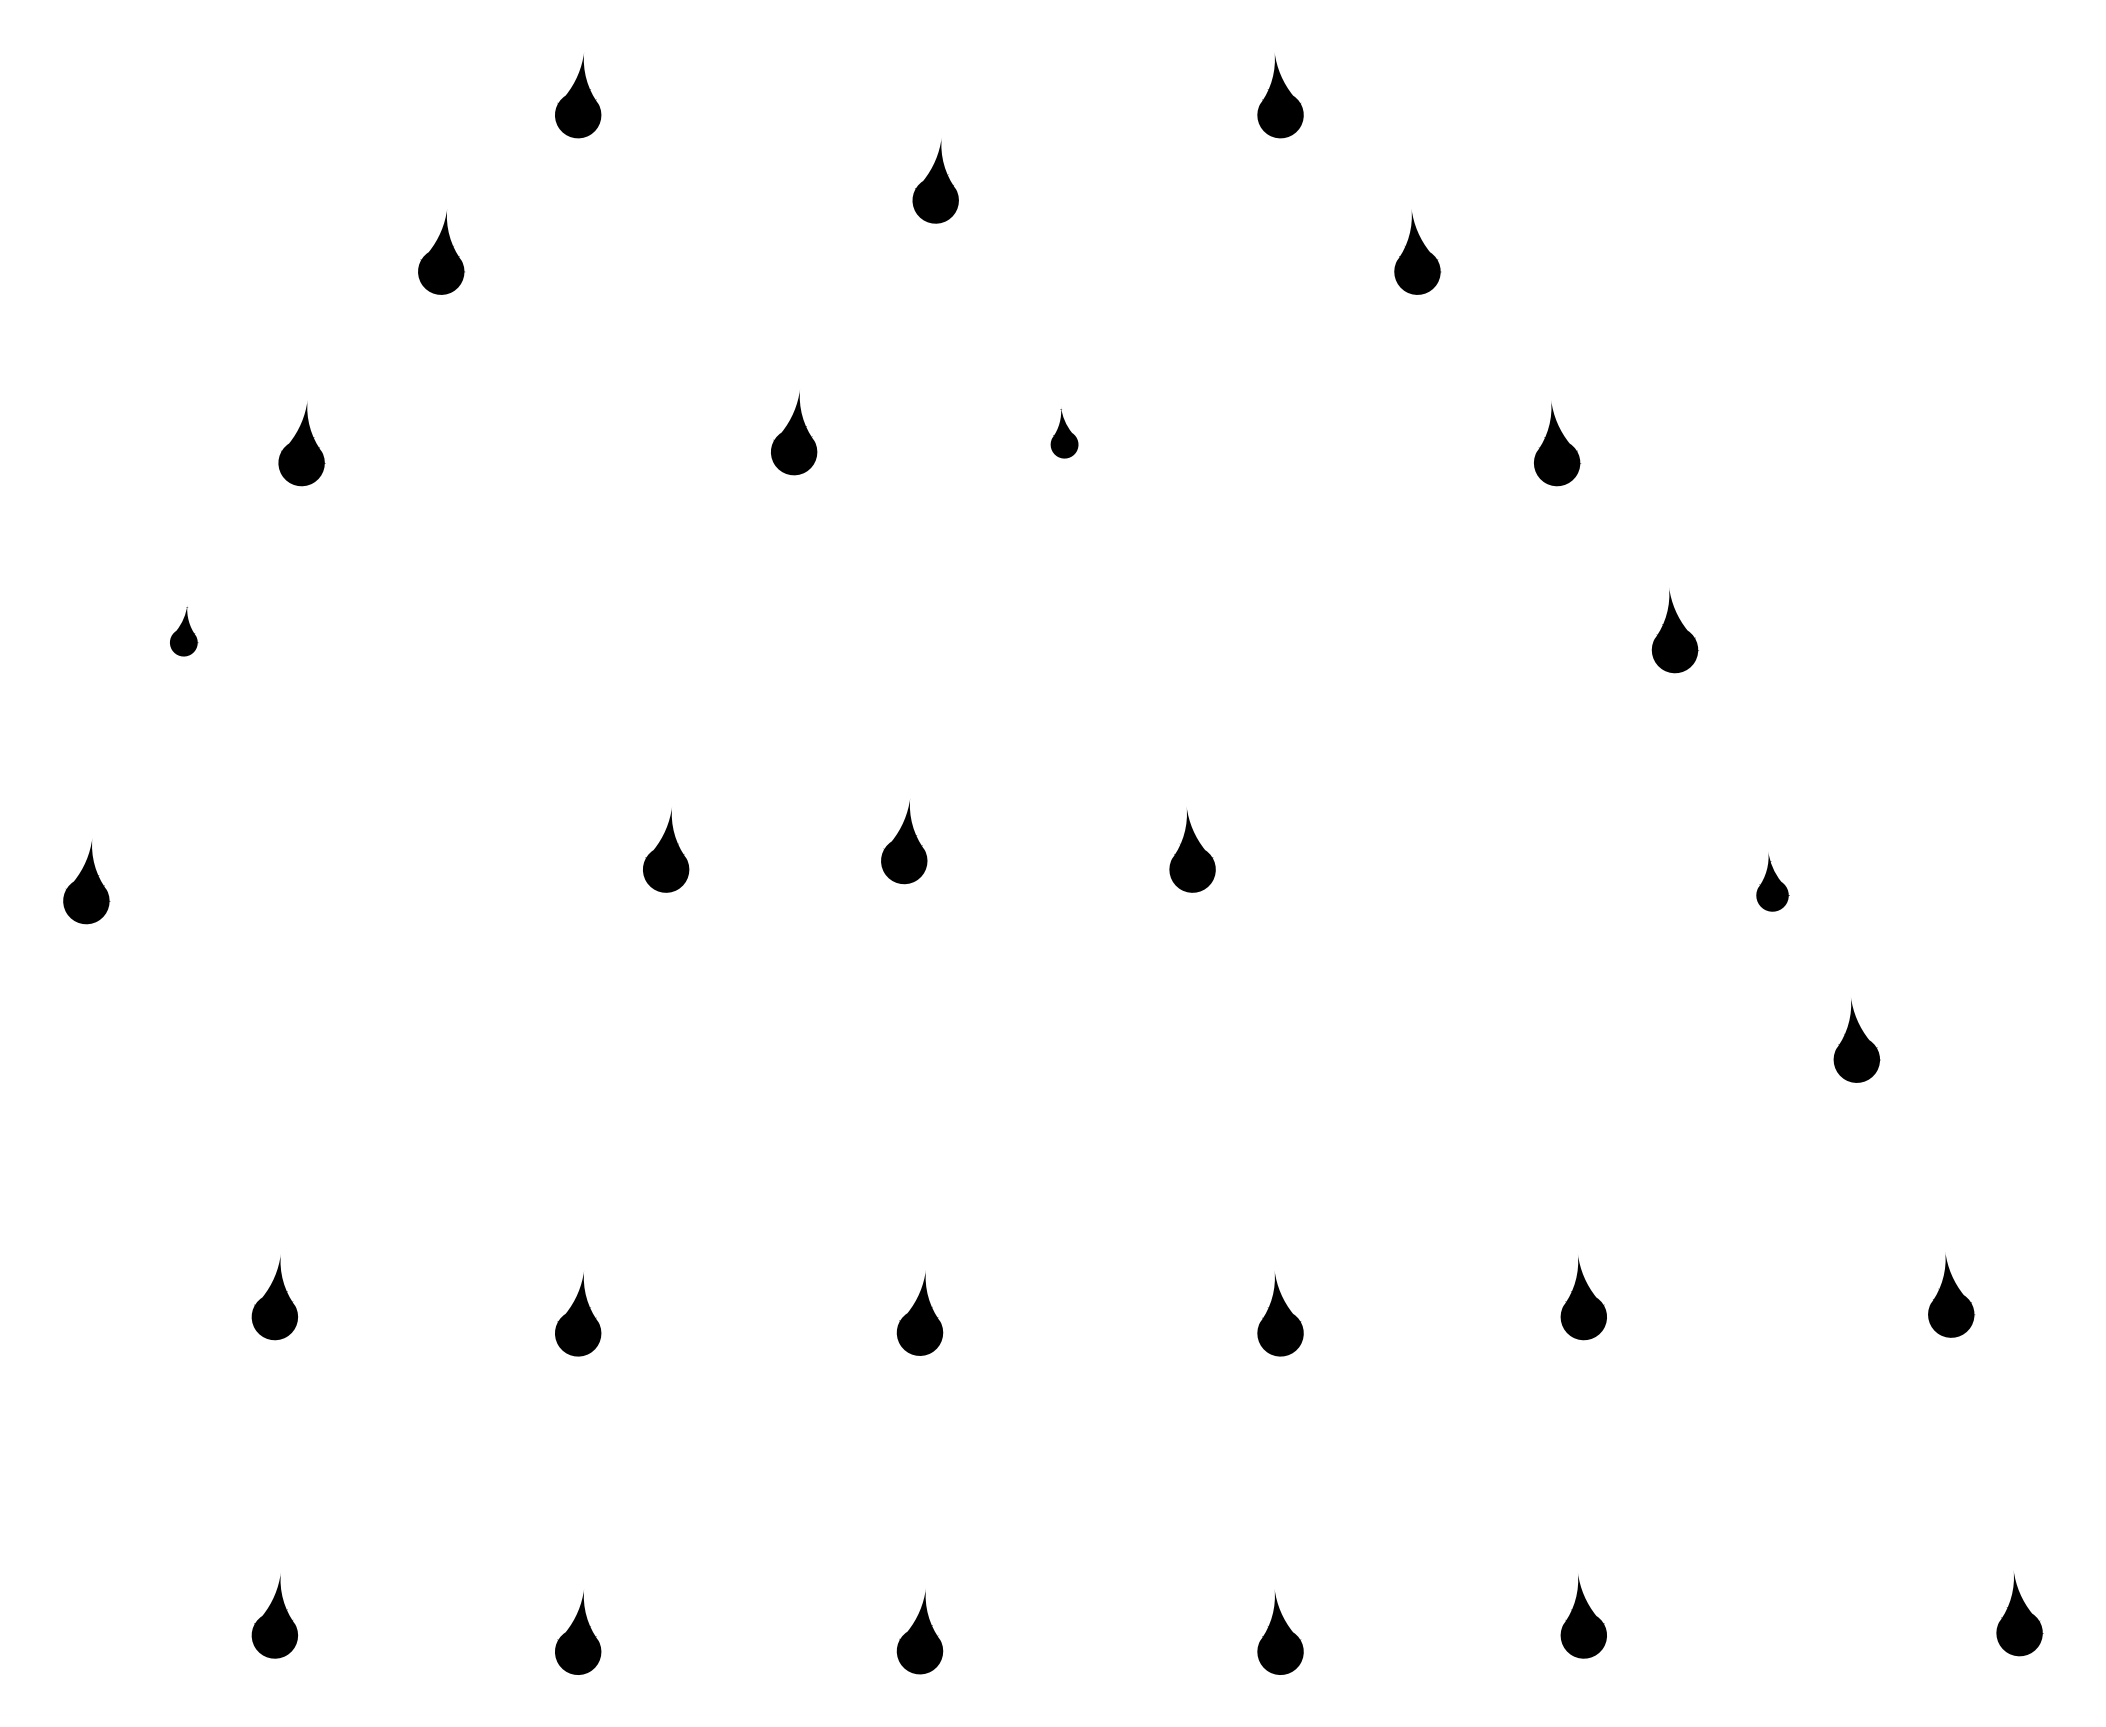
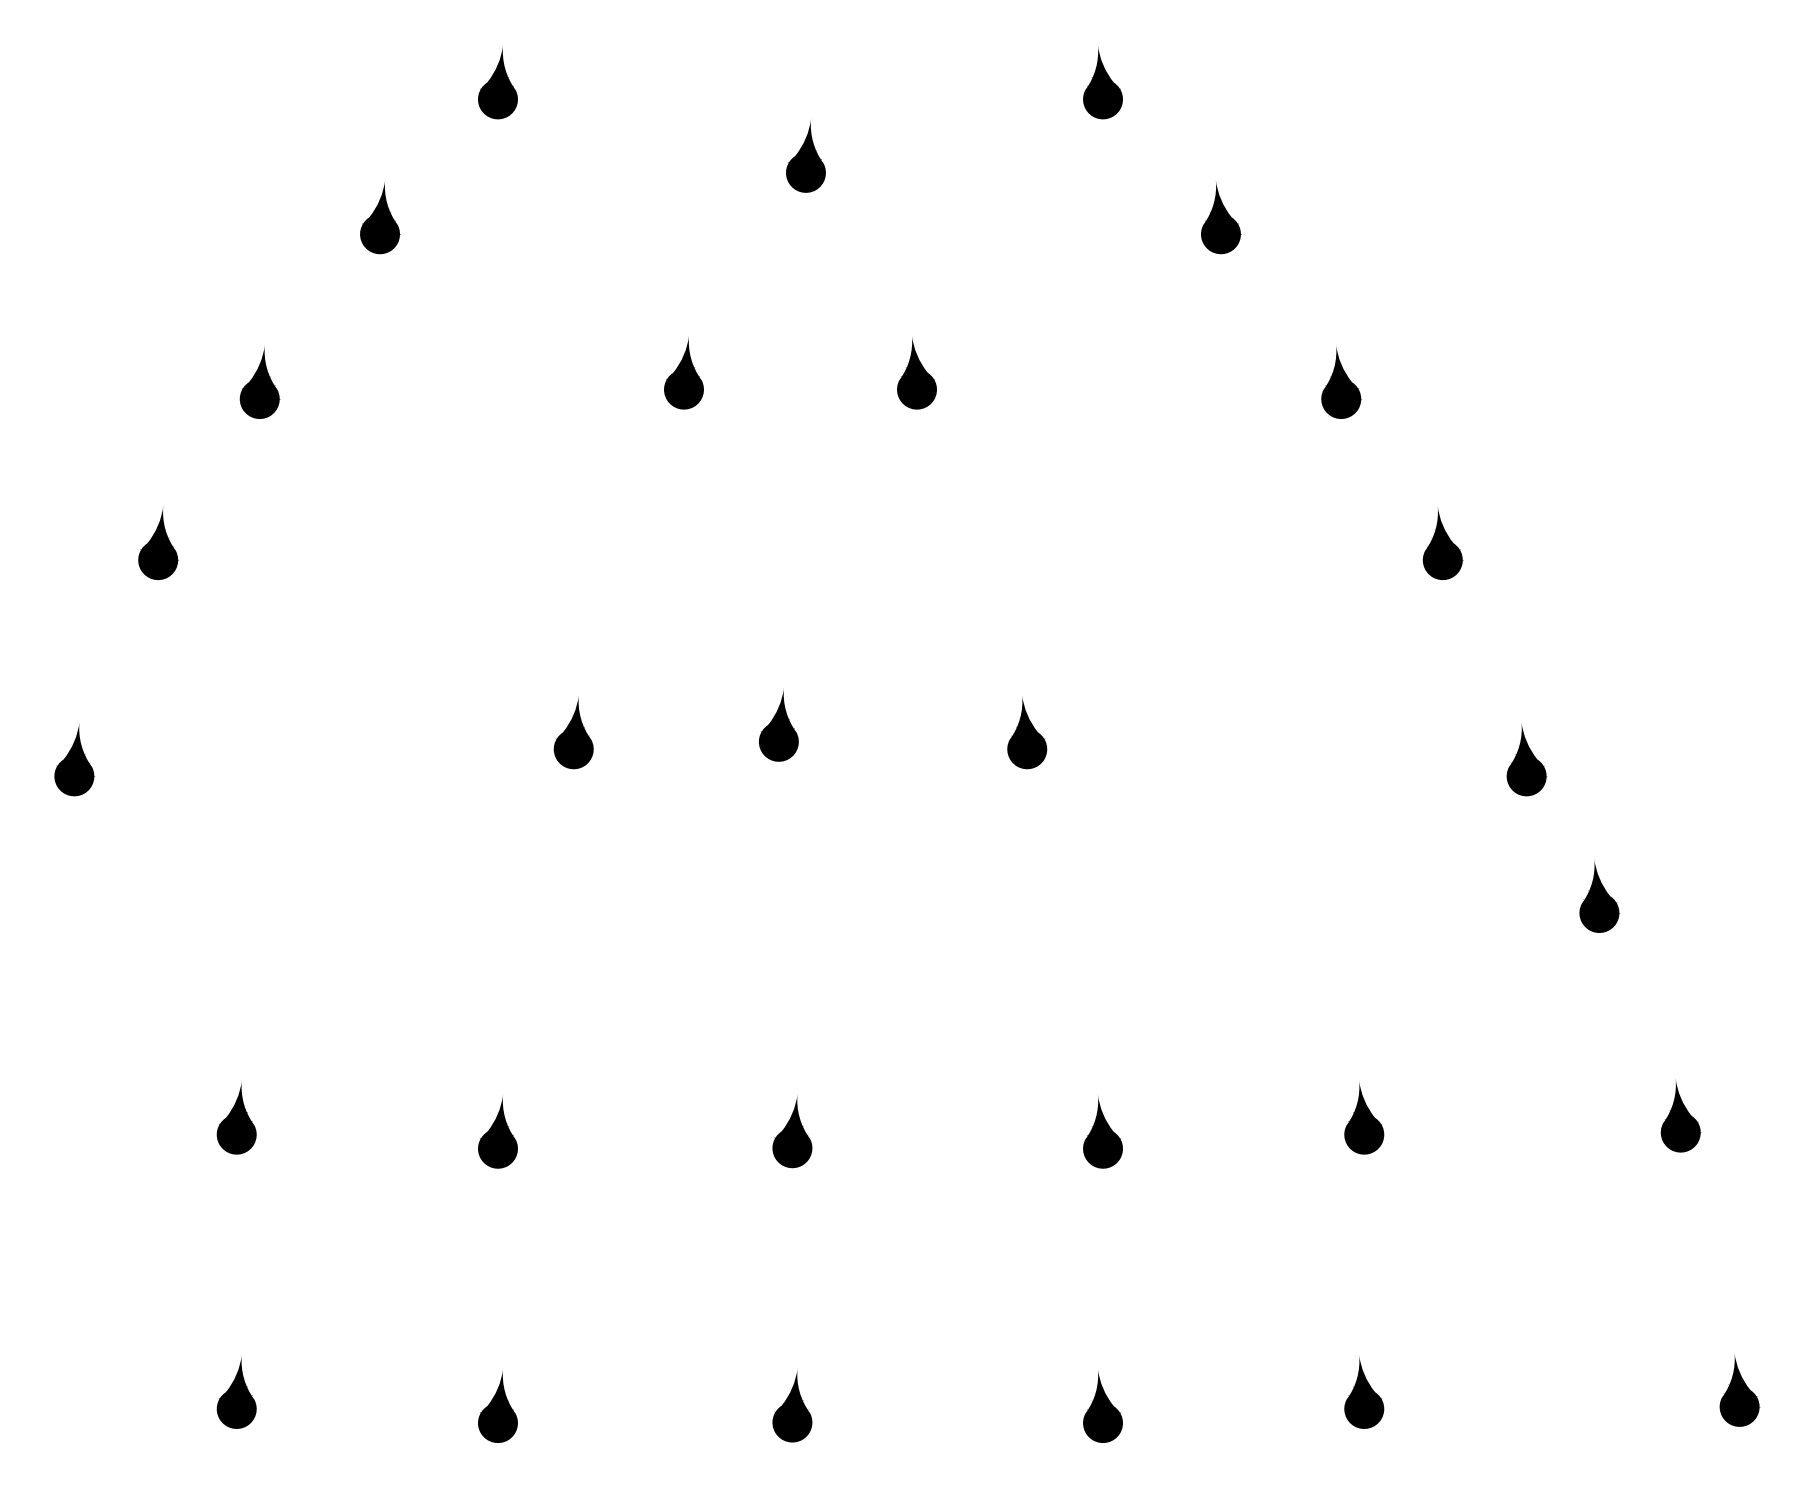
part: (1064, 433) -> (916, 373), size x1.67
part: (183, 631) -> (158, 544), size x1.67
part: (1772, 882) -> (1526, 760), size x1.43

